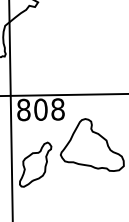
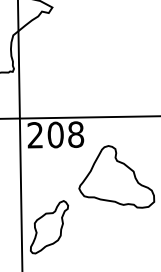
text: (23, 110) -> (35, 135), 808 -> 208
part: (35, 164) -> (49, 227), moved

